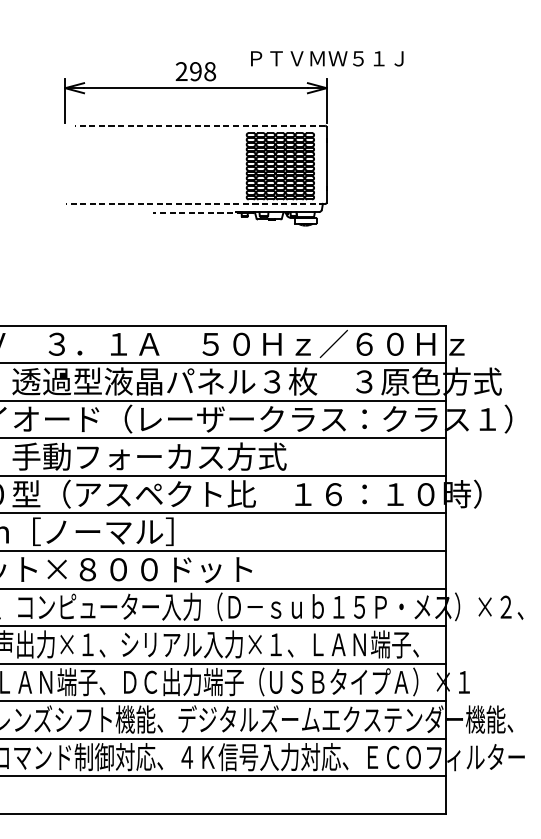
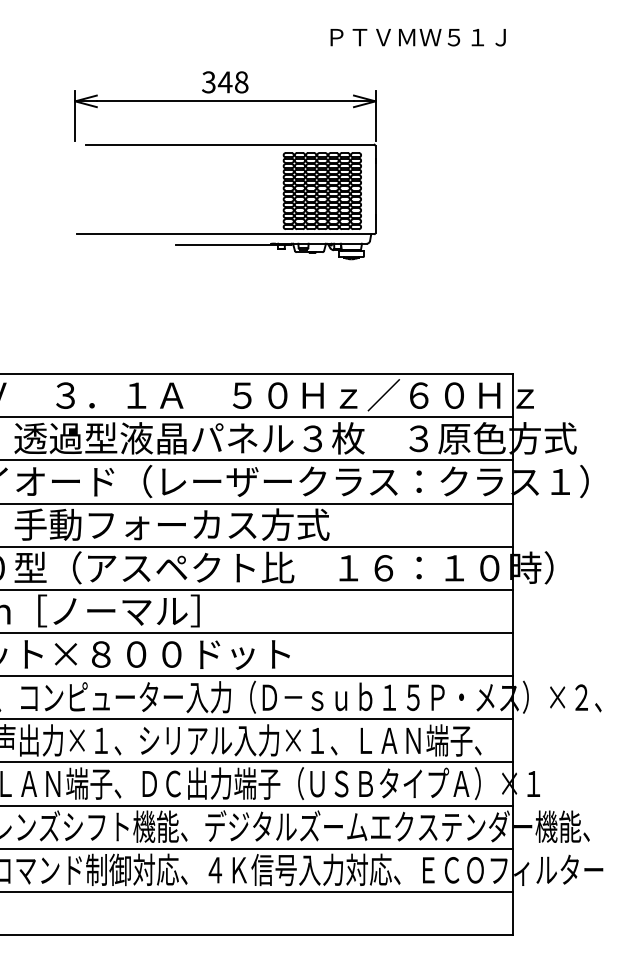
text: (326, 58) -> (417, 37), moved
text: (189, 71) -> (217, 82), 298 -> 348
line: (199, 125) -> (229, 144), dashed -> solid
line: (196, 204) -> (225, 234), dashed -> solid
line: (197, 213) -> (227, 245), dashed -> solid

